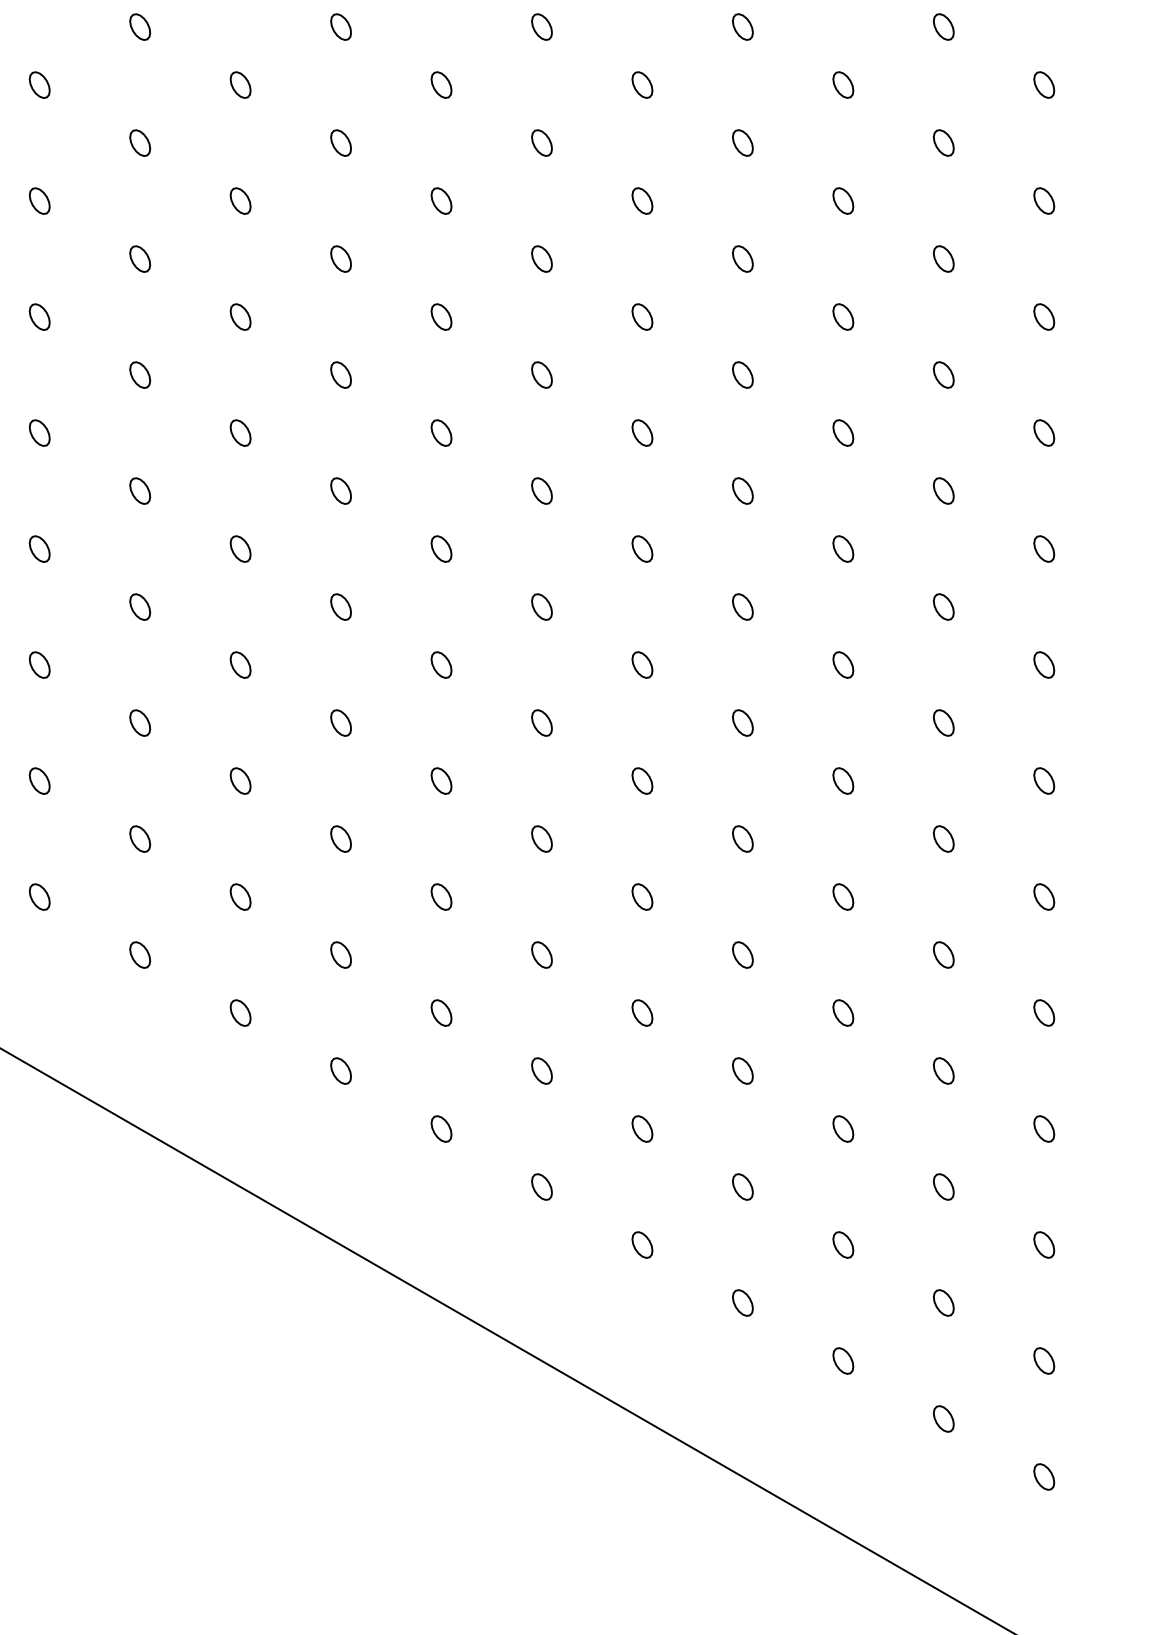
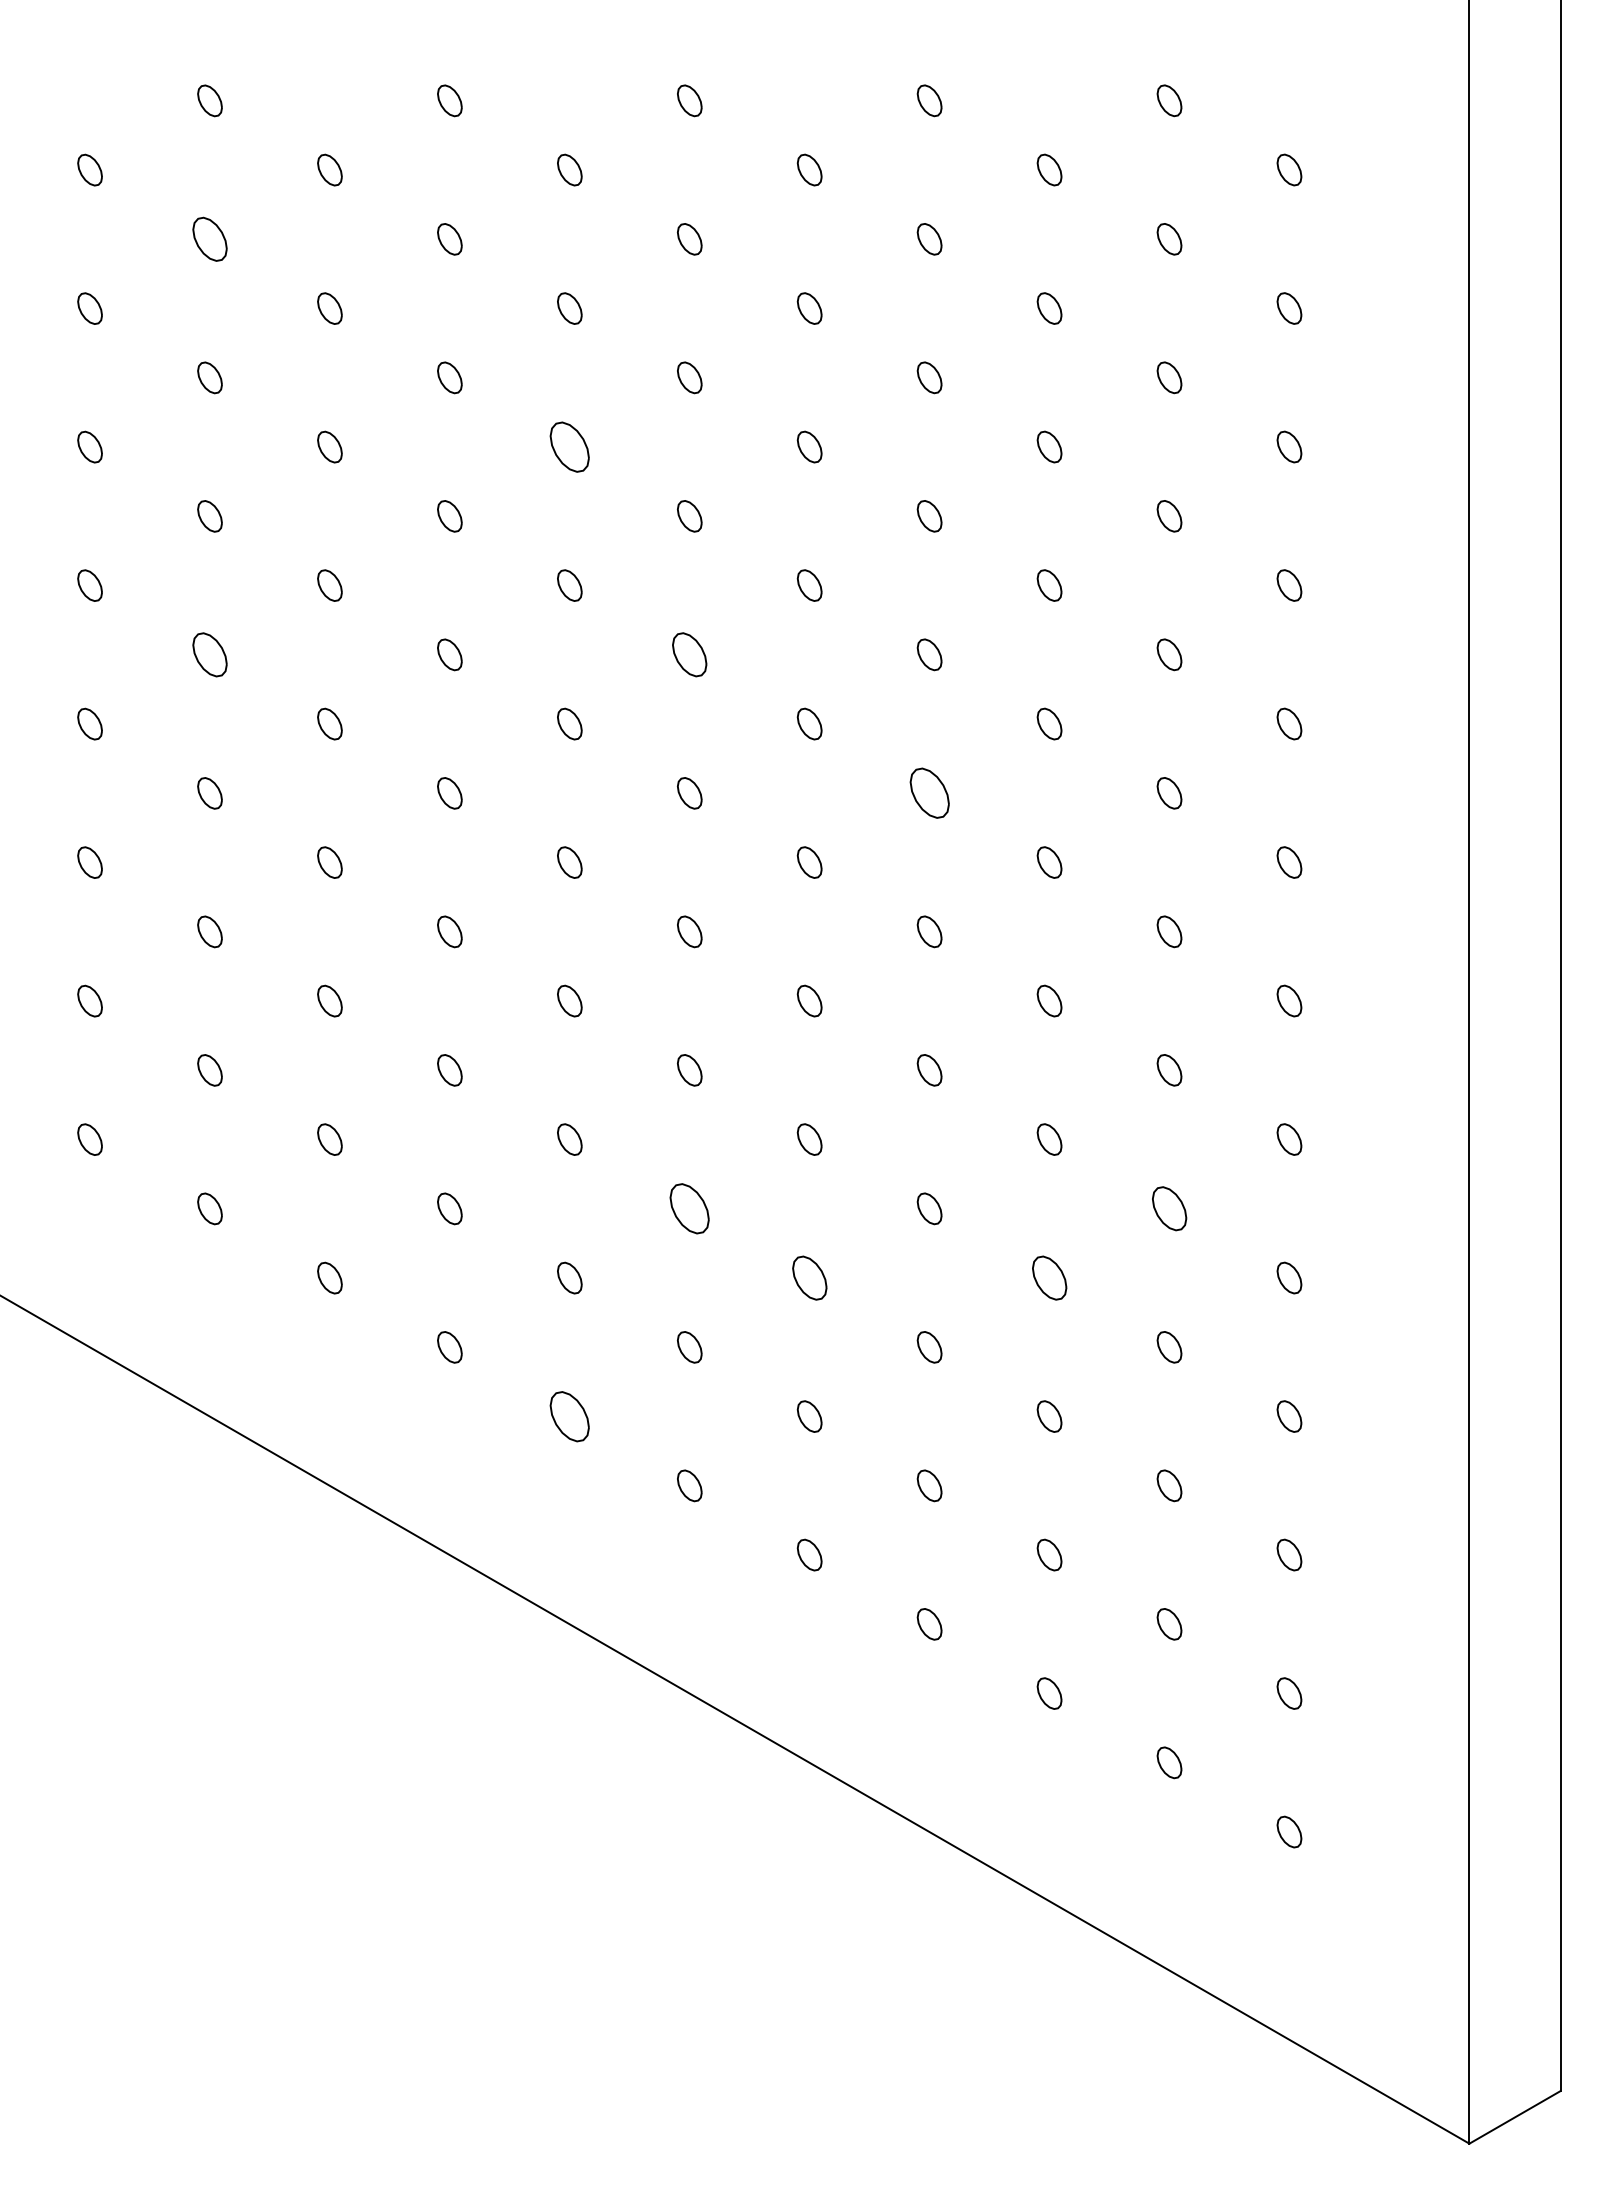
part: (139, 143) -> (209, 239), size x1.4
part: (441, 316) -> (569, 446), size x1.6
part: (139, 490) -> (209, 654), size x1.4
part: (541, 490) -> (689, 654), size x1.4
part: (742, 607) -> (929, 793), size x1.6
part: (541, 954) -> (689, 1208), size x1.6
part: (943, 954) -> (1169, 1208), size x1.4
part: (642, 1012) -> (809, 1277), size x1.4
part: (843, 1012) -> (1049, 1277), size x1.4
part: (441, 1128) -> (569, 1416), size x1.6

